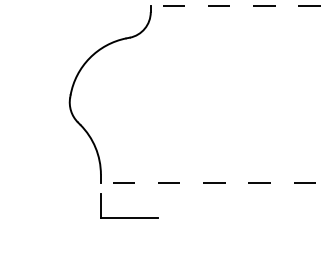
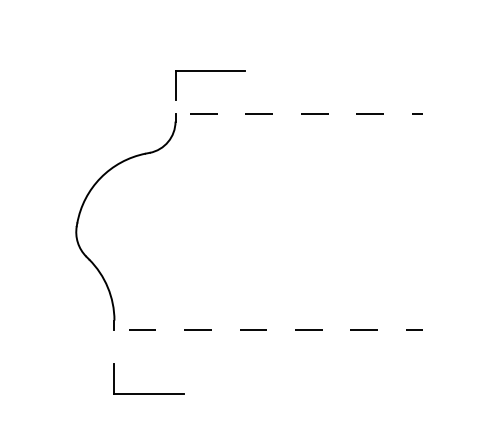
part: (128, 217) -> (148, 393), moved

